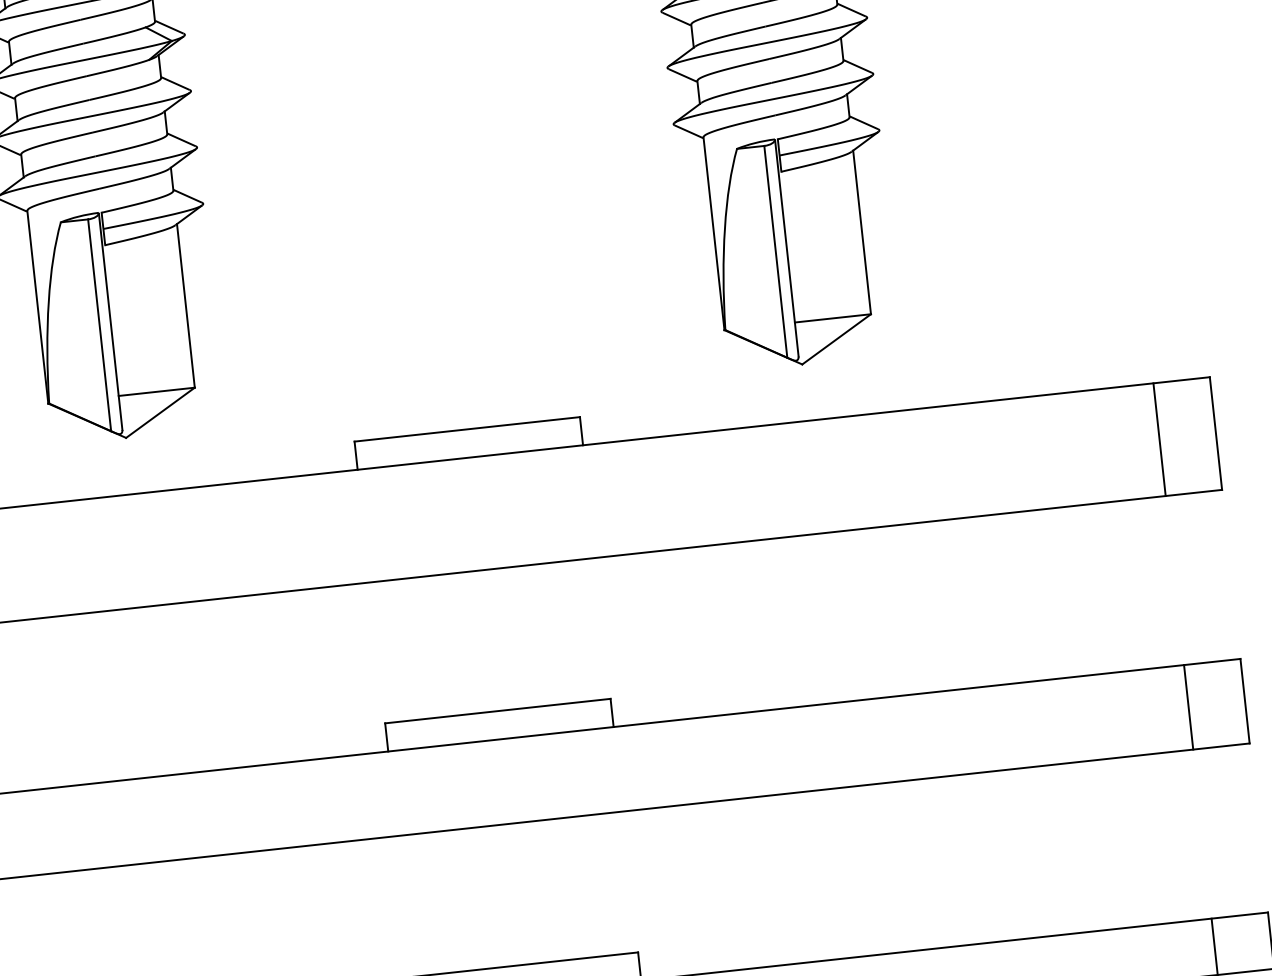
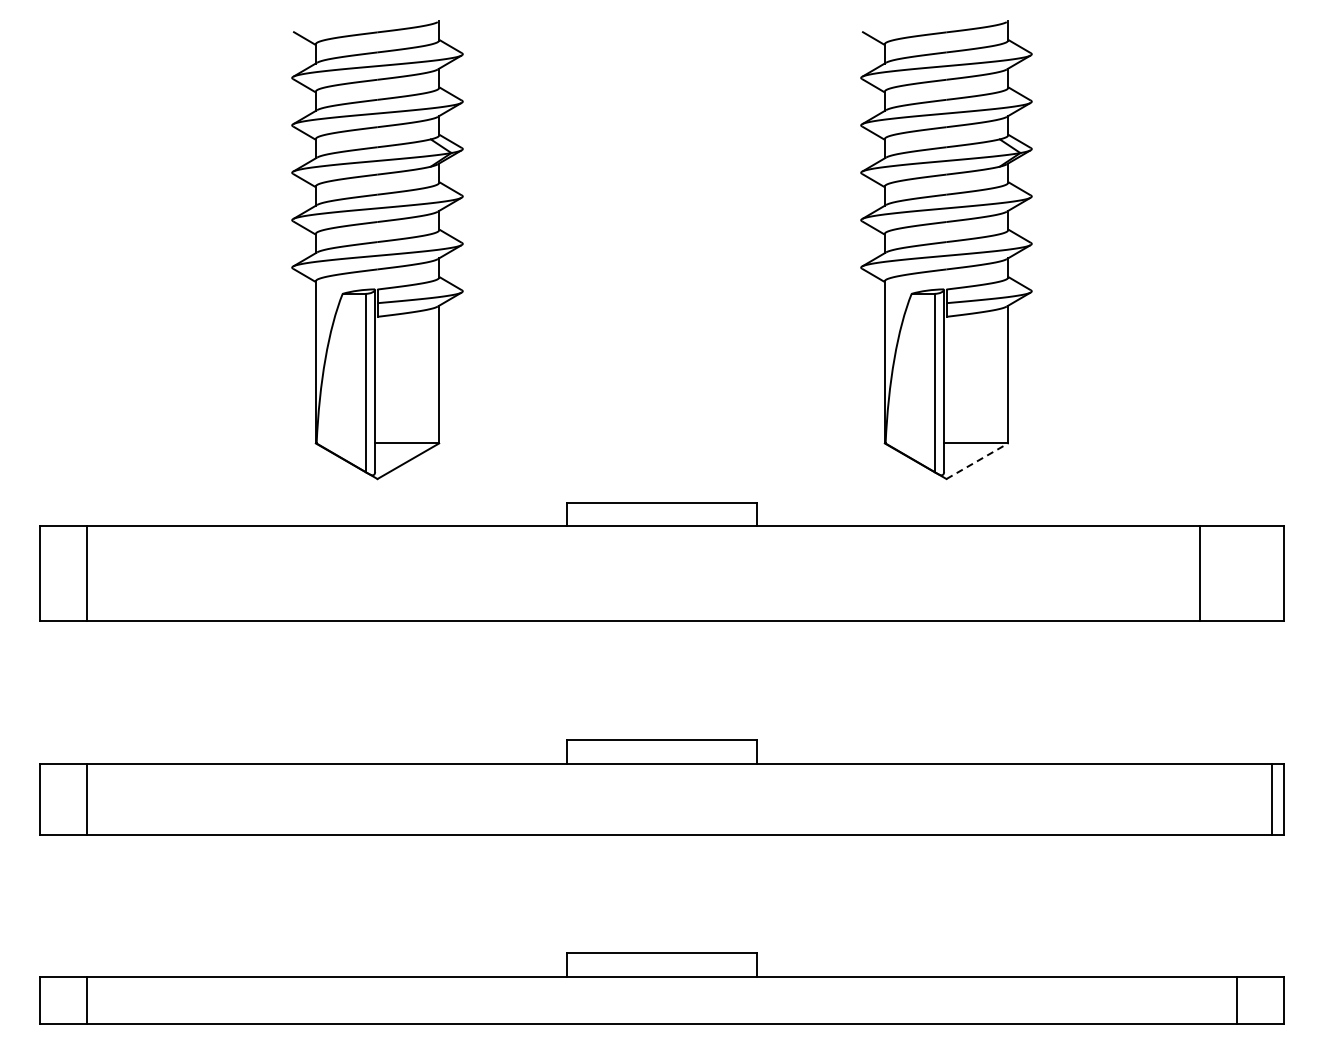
line: (836, 339) -> (977, 461), solid -> dashed
line: (1159, 439) -> (1199, 573), moved
line: (1188, 706) -> (1271, 798), moved

